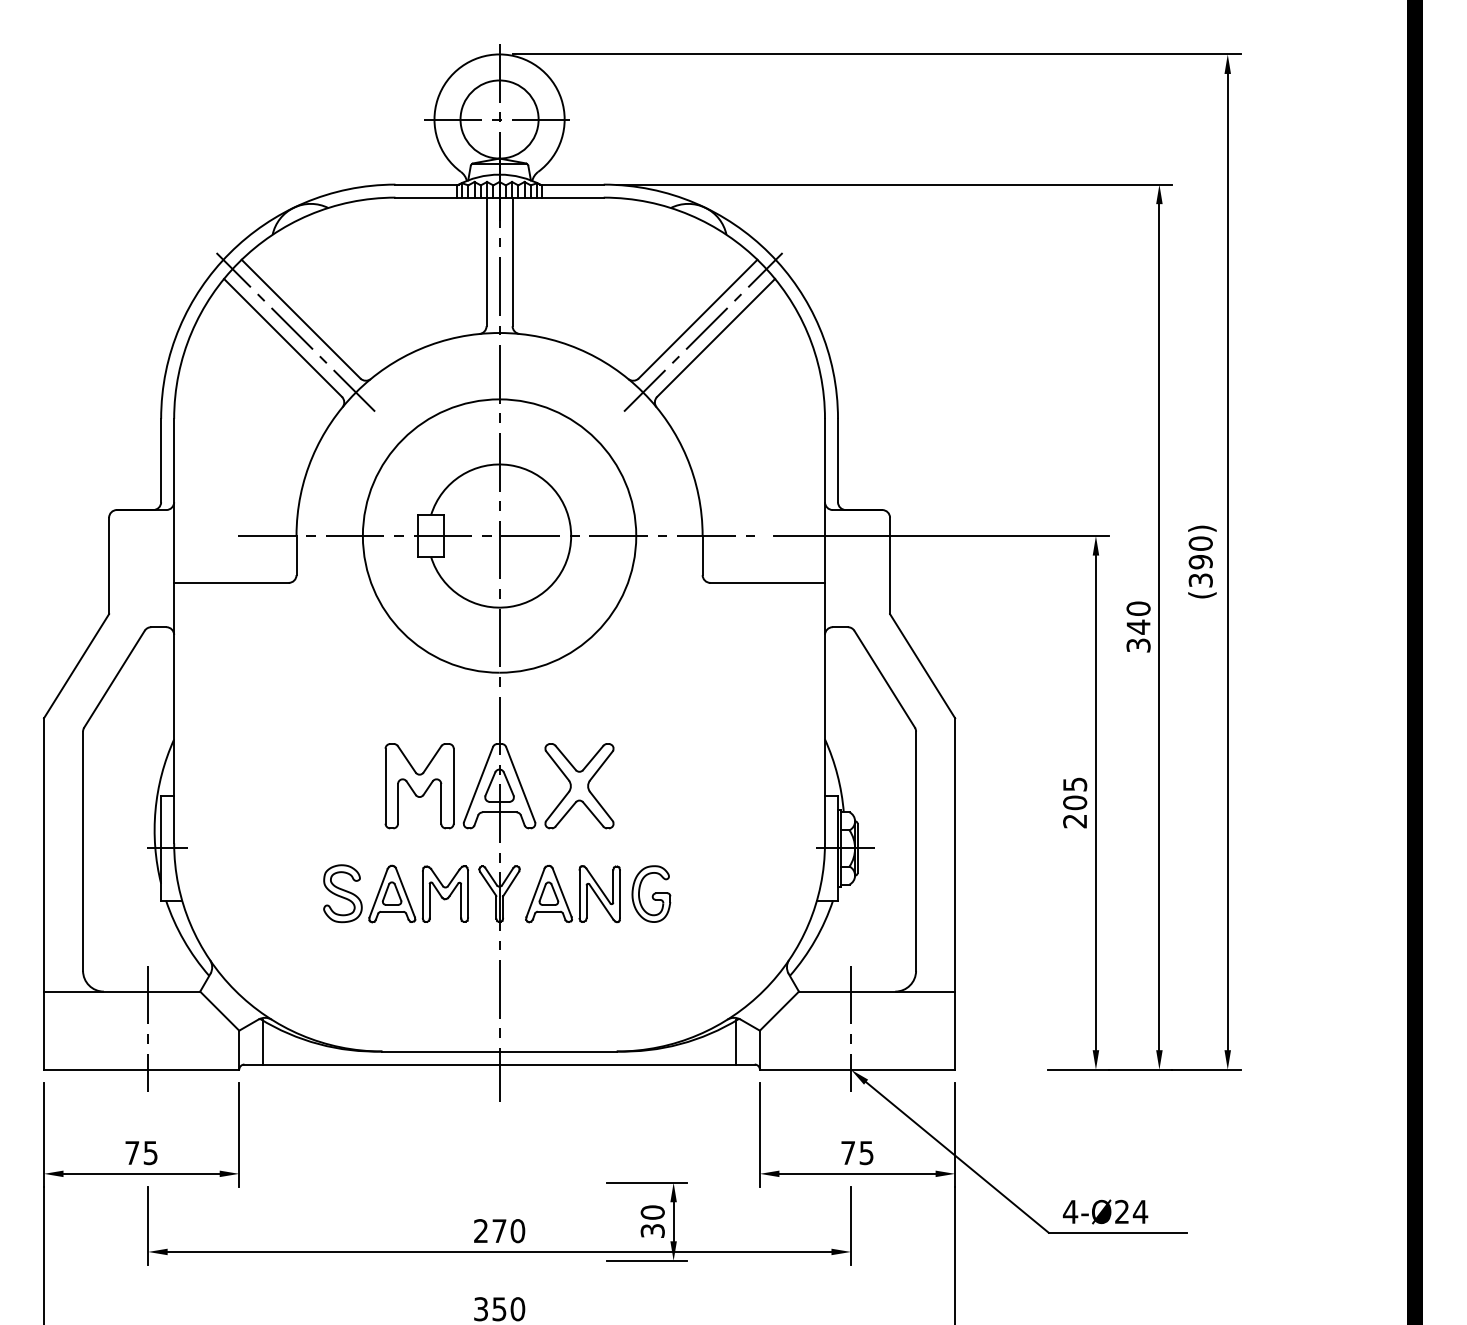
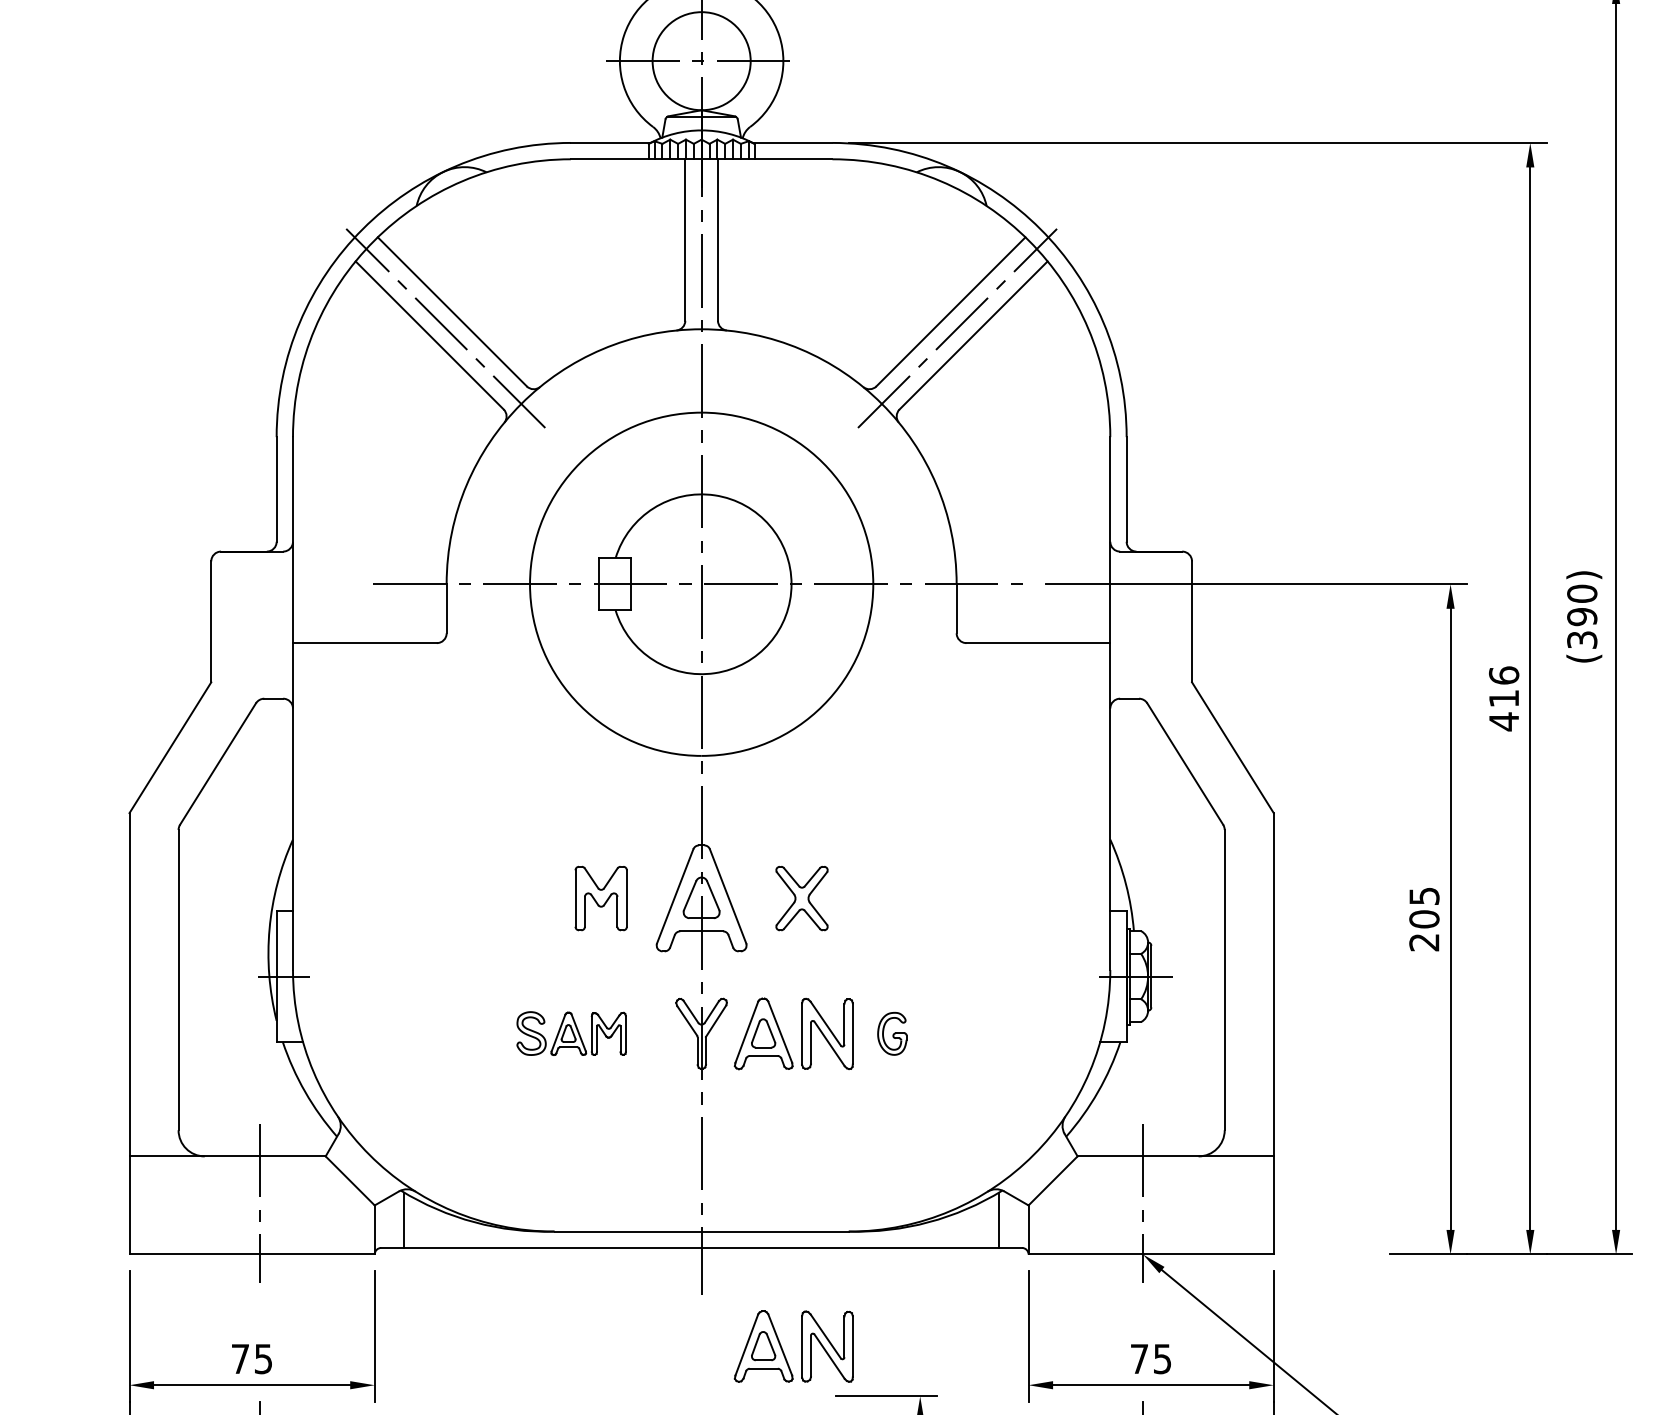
text: (1138, 627) -> (1504, 699), 340 -> 416
part: (419, 786) -> (601, 898), size x0.6
part: (579, 786) -> (802, 898), size x0.6
part: (395, 893) -> (570, 1033), size x0.6
part: (651, 893) -> (892, 1033), size x0.6
part: (579, 1142) -> (802, 1345), added

